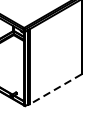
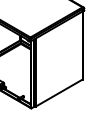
line: (55, 89) -> (58, 93), dashed -> solid

